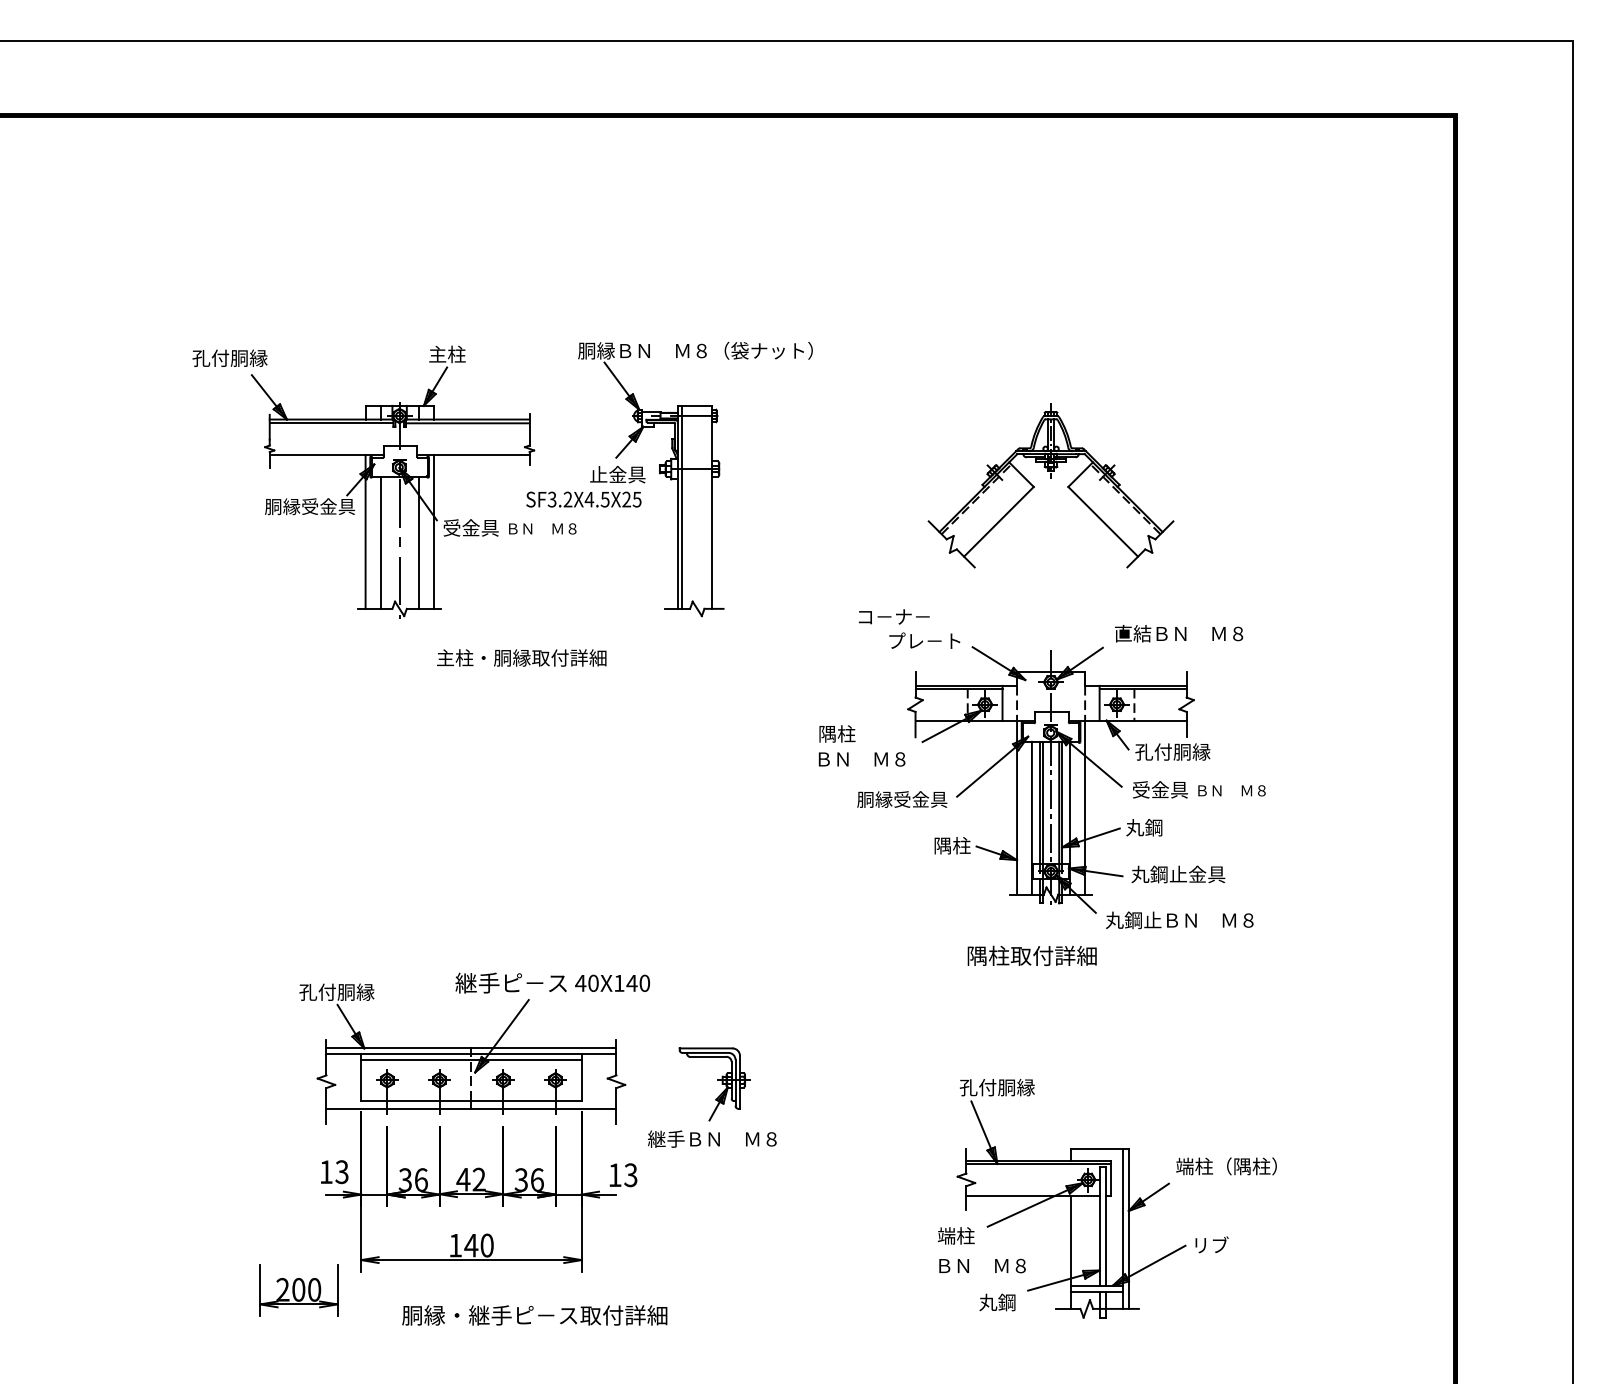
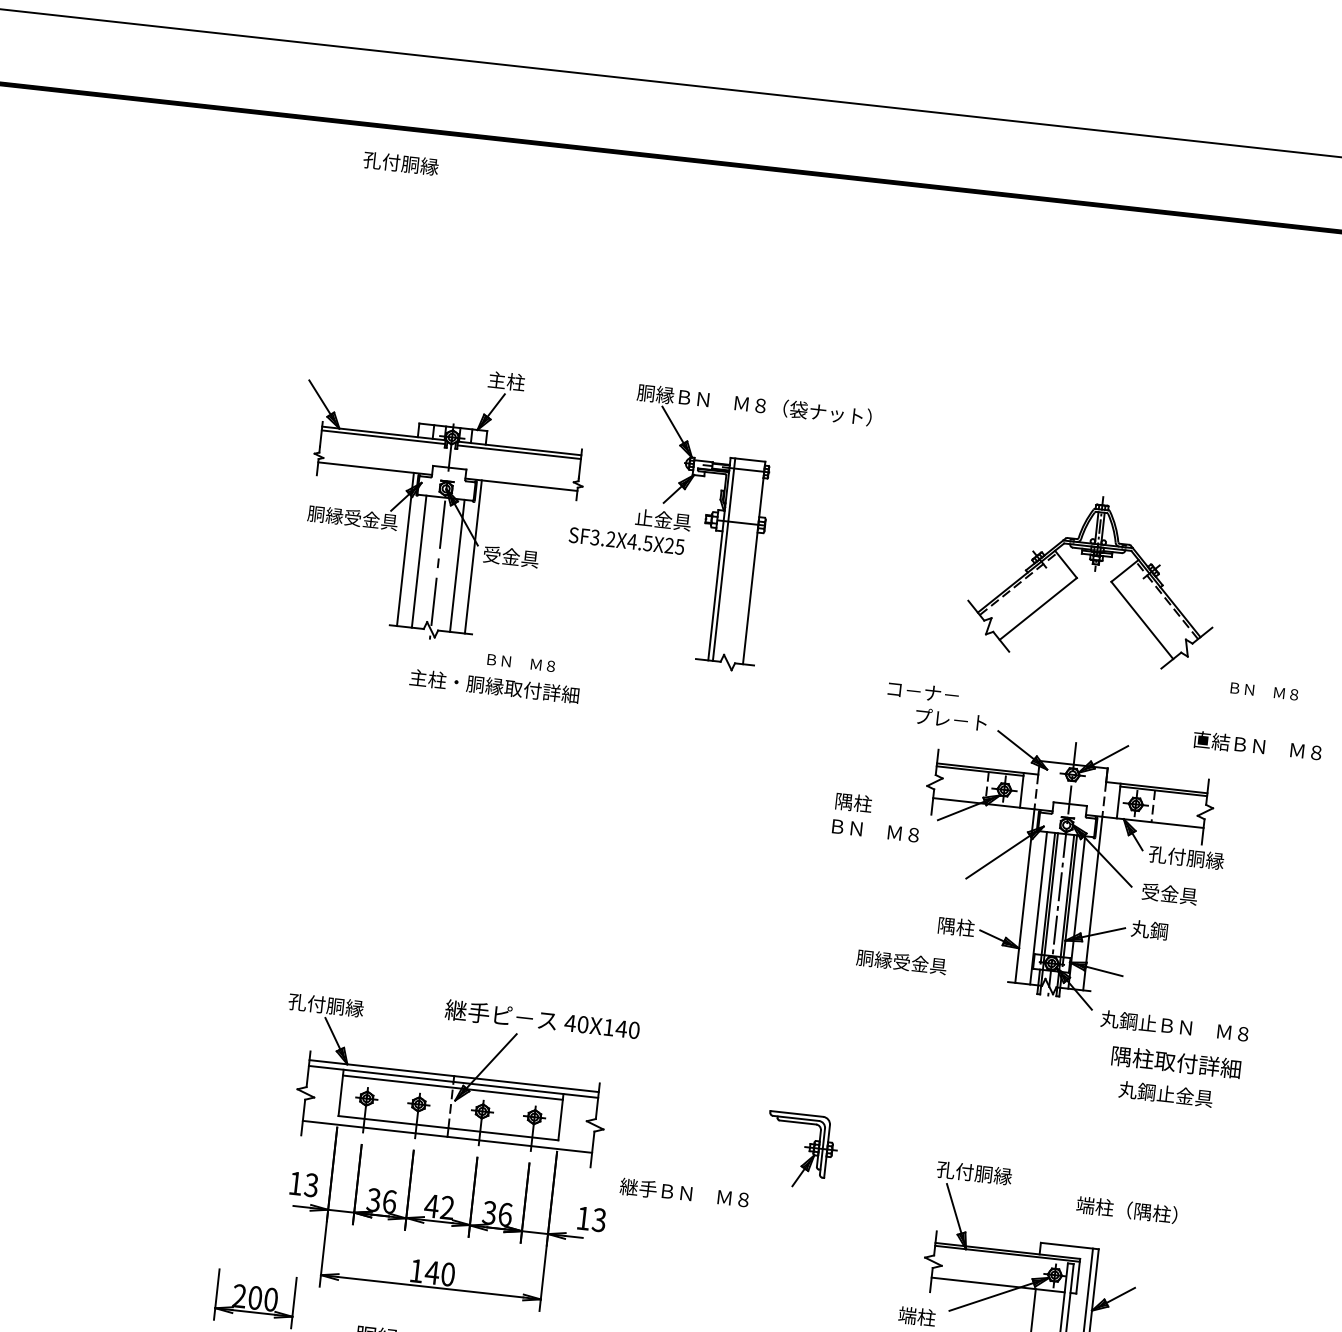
text: (229, 357) -> (400, 162), moved
text: (542, 528) -> (521, 662), moved
text: (1179, 633) -> (1257, 745), moved
text: (521, 657) -> (494, 685), moved
text: (1231, 790) -> (1264, 691), moved
text: (902, 799) -> (901, 962), moved
text: (1178, 874) -> (1166, 1094), moved
text: (1031, 955) -> (1175, 1061), moved
part: (714, 1084) -> (801, 1150), moved
text: (1226, 1166) -> (1126, 1210), moved

